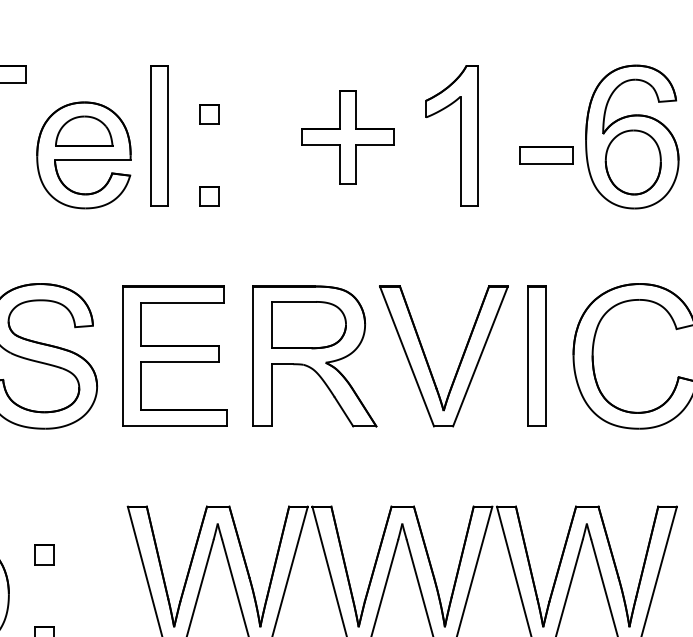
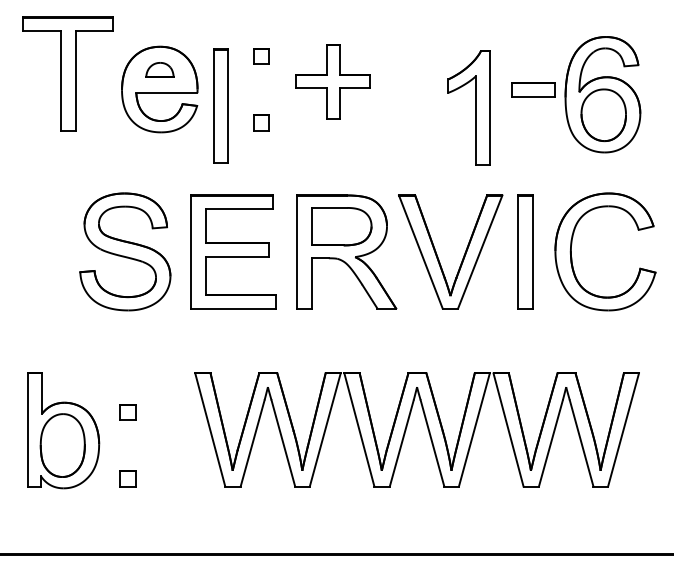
part: (83, 130) -> (159, 69), size x0.6
part: (159, 135) -> (220, 105), moved
part: (459, 135) -> (475, 107), moved
part: (347, 136) -> (332, 81), moved
part: (631, 136) -> (602, 94), moved

